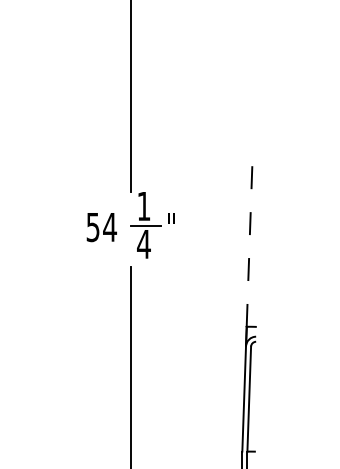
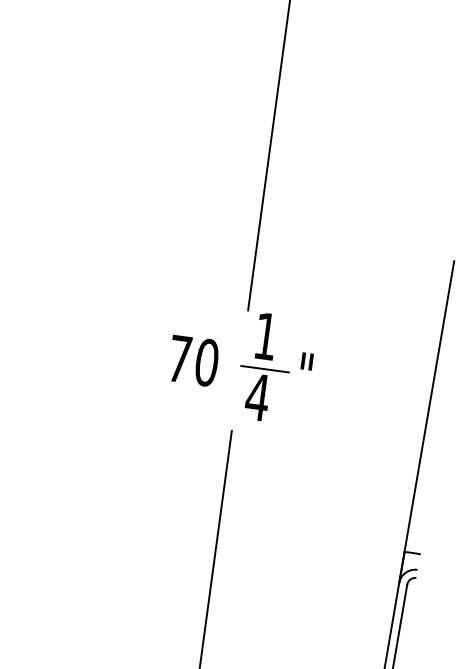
text: (101, 227) -> (193, 361), 54 -> 70
line: (249, 235) -> (428, 406), dashed -> solid

